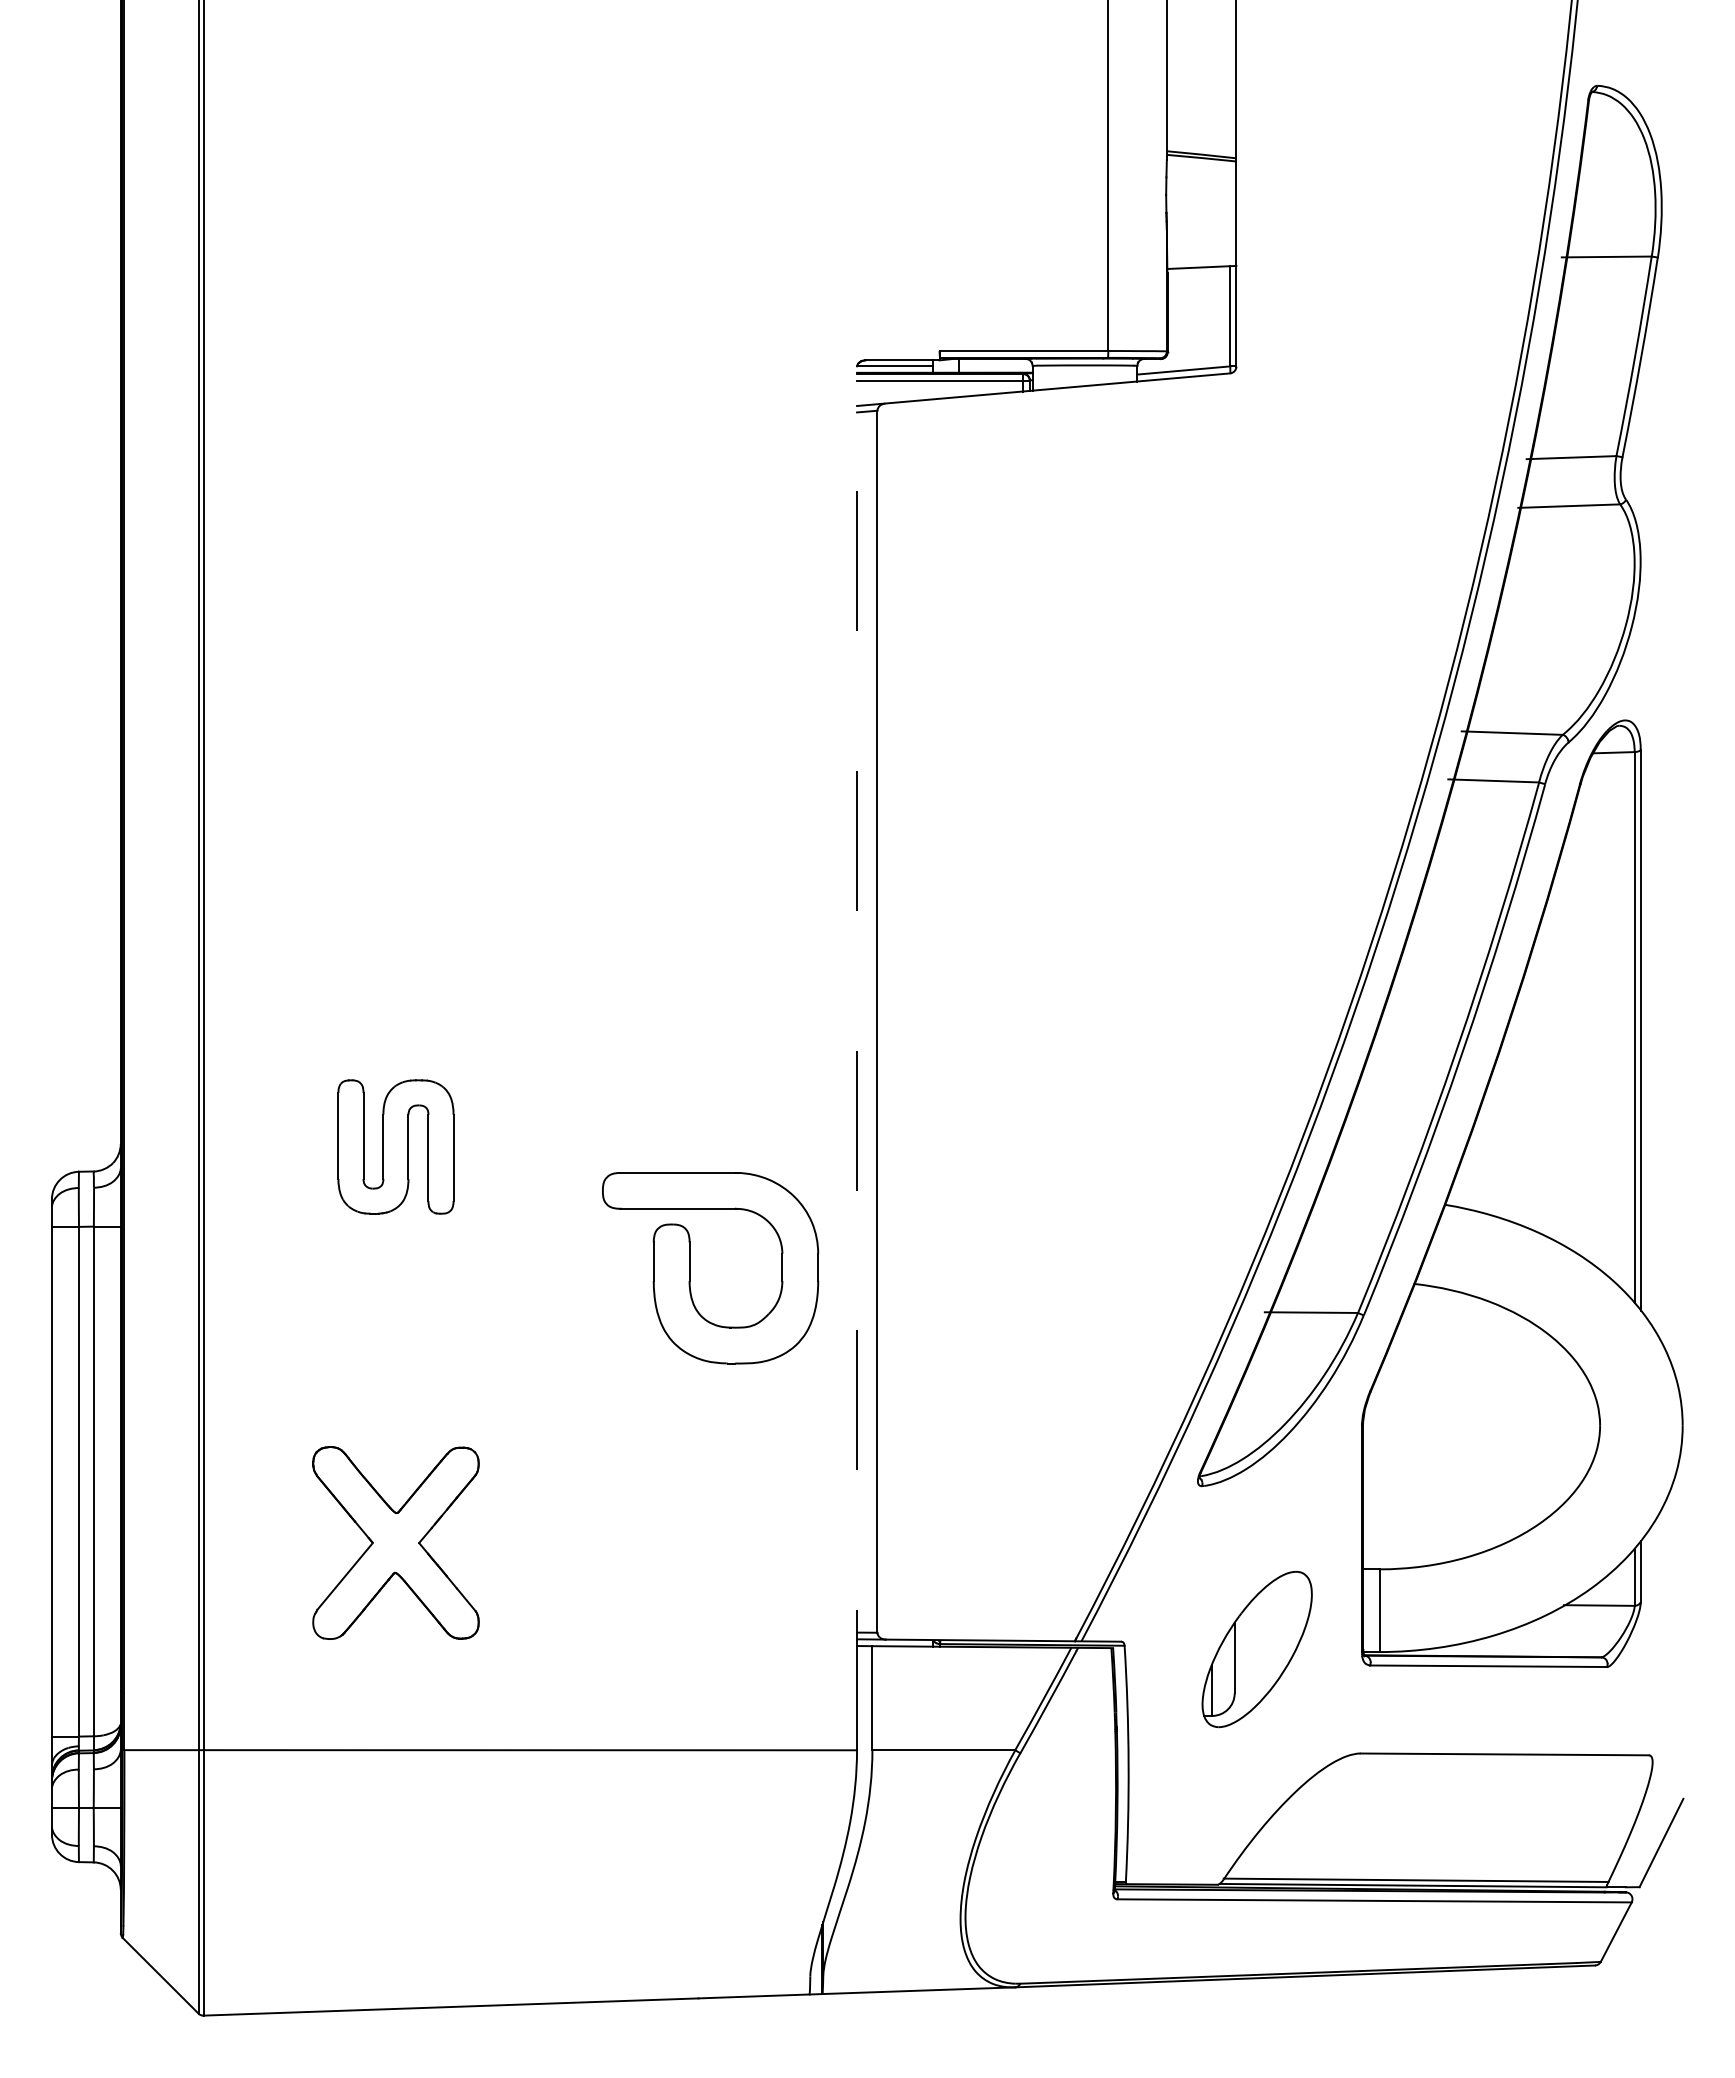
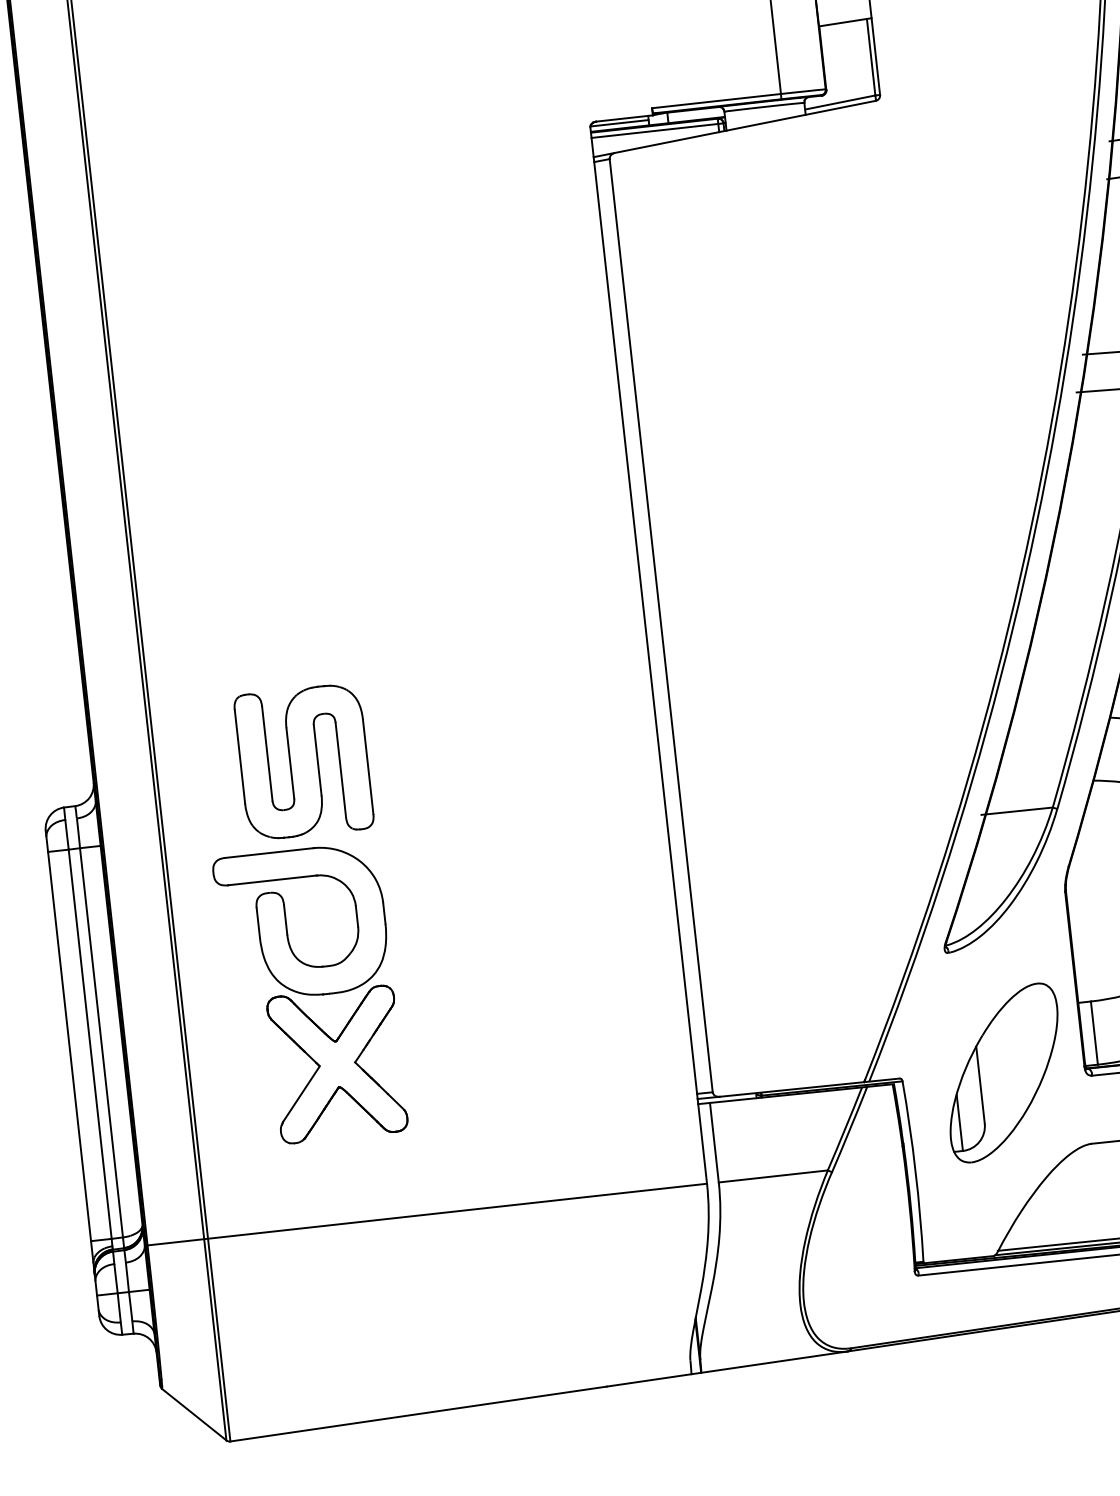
line: (857, 1058) -> (649, 655), dashed -> solid
part: (395, 1146) -> (303, 761), size x1.43
part: (690, 1268) -> (286, 924), moved
part: (1257, 1649) -> (1004, 1073), size x1.43

